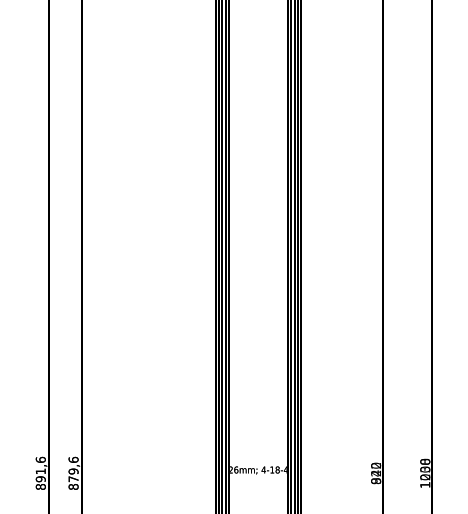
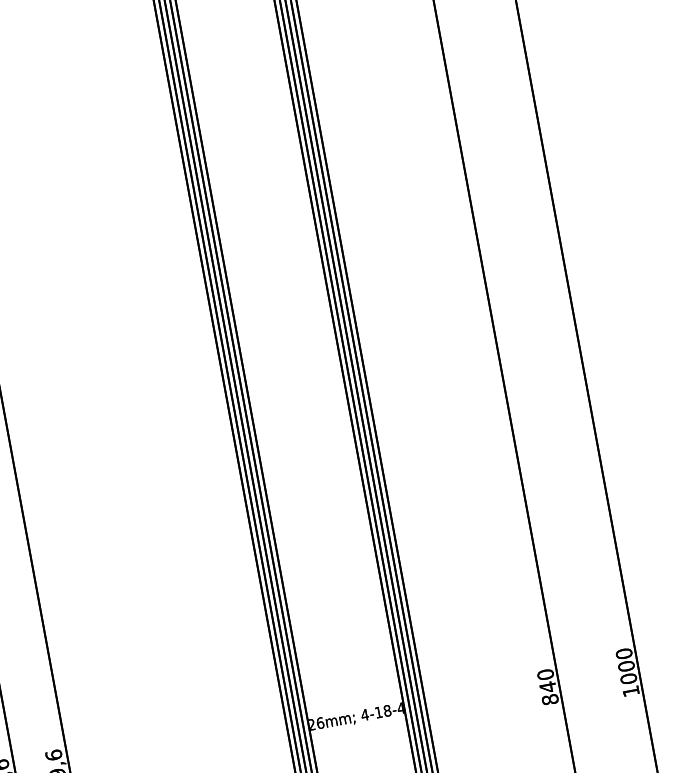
text: (425, 469) -> (626, 666), 1238 -> 1000
text: (376, 473) -> (548, 687), 922 -> 840

